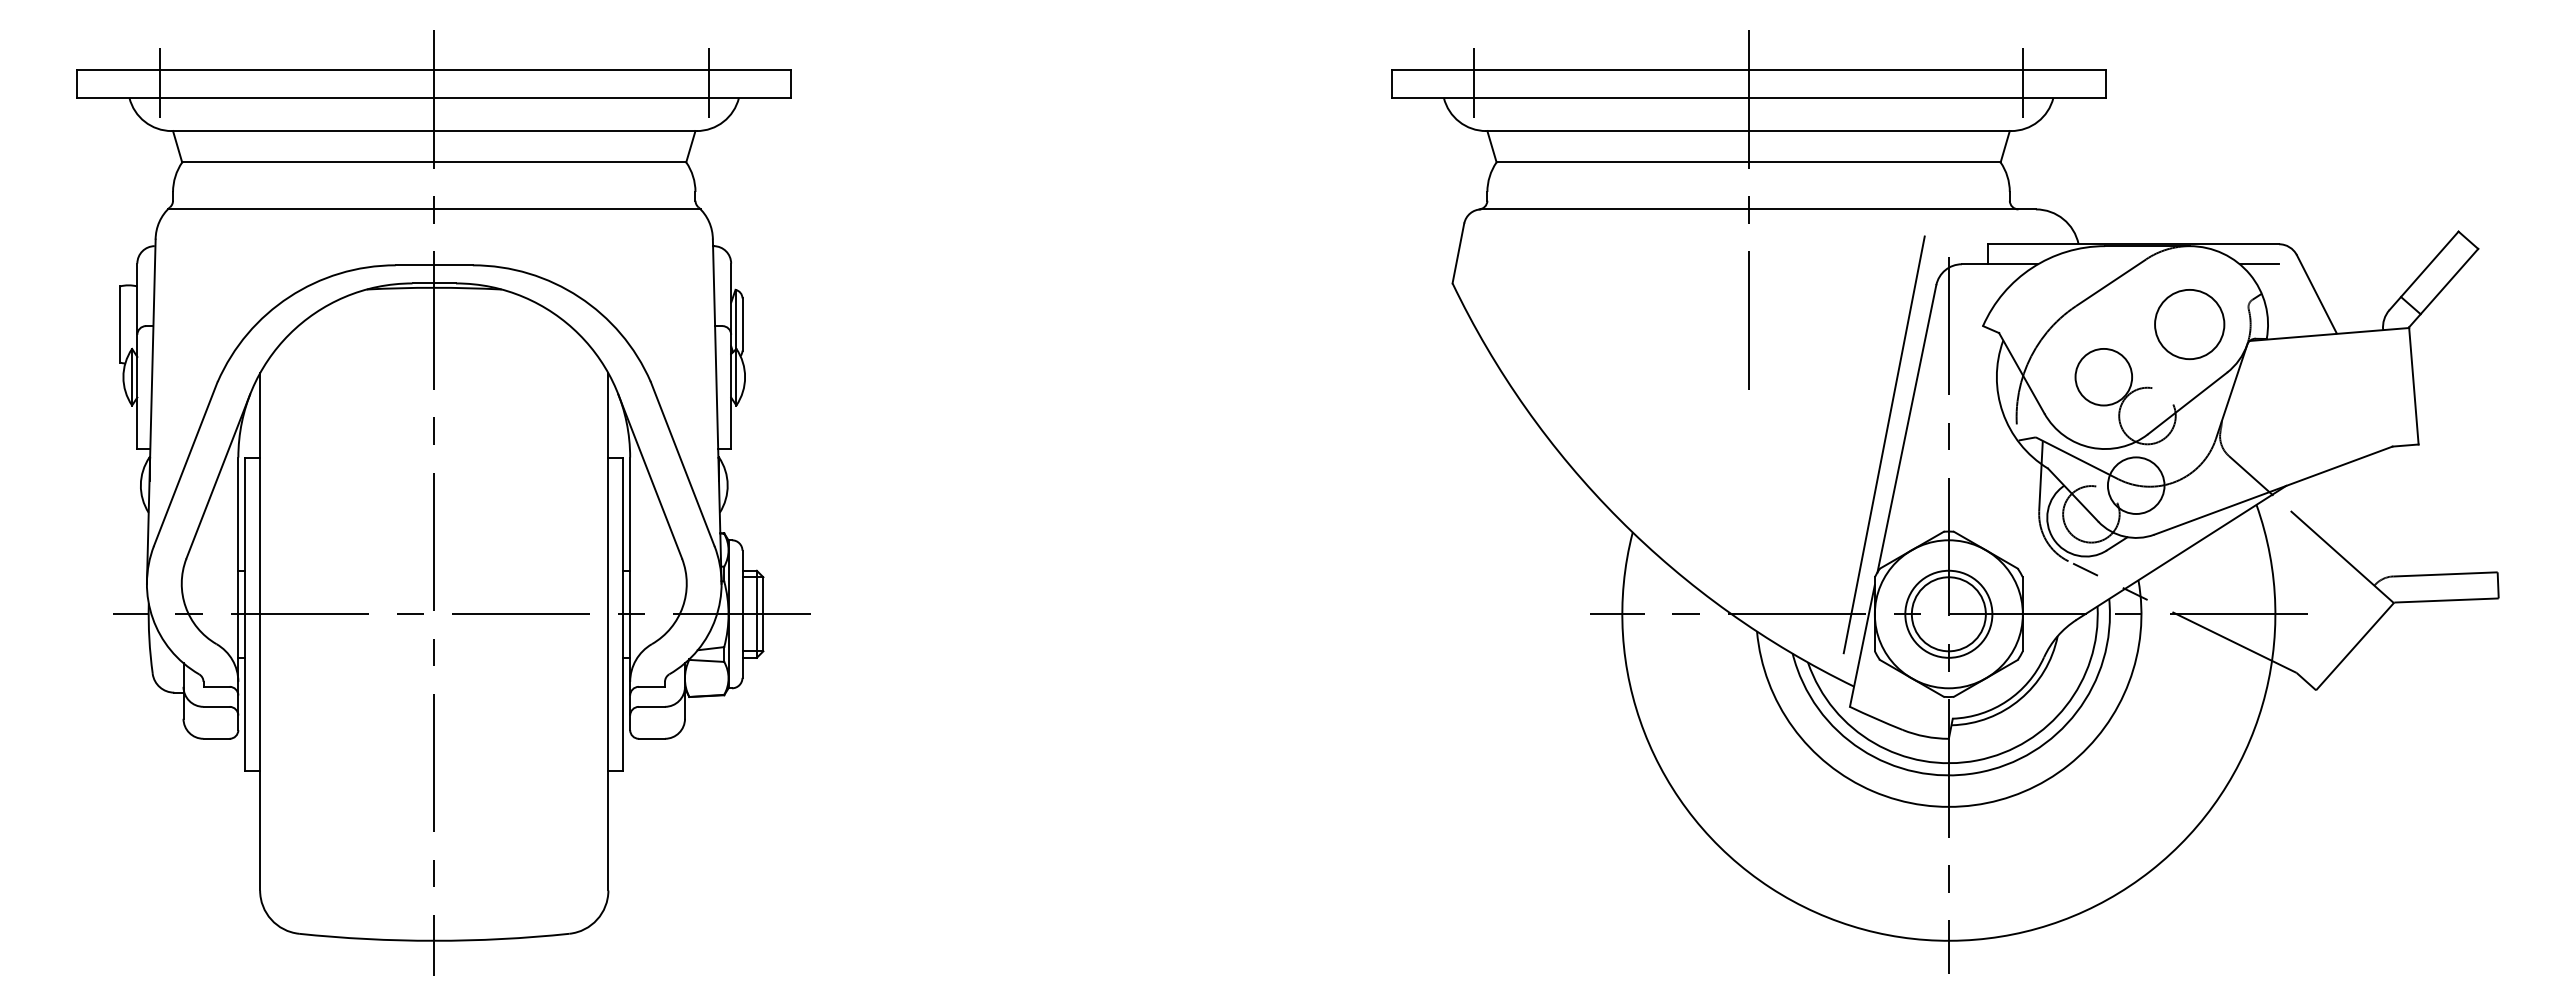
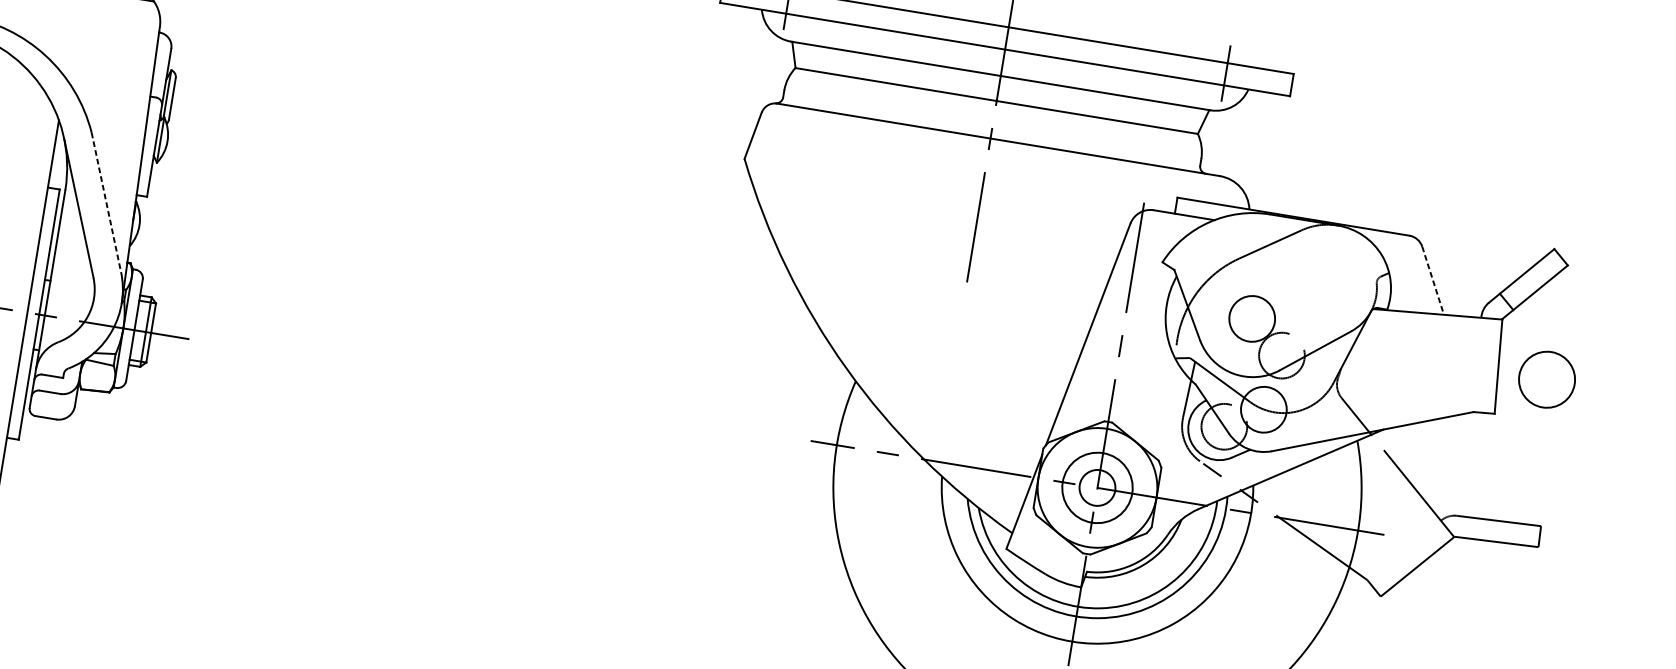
line: (2259, 264) -> (1391, 249), removed
line: (2316, 294) -> (1432, 280), solid -> dashed
circle: (2189, 324) -> (1546, 379), moved
line: (1883, 444) -> (1067, 343), removed
line: (682, 464) -> (106, 202), solid -> dashed
circle: (1948, 614) -> (1097, 488), size x0.6

